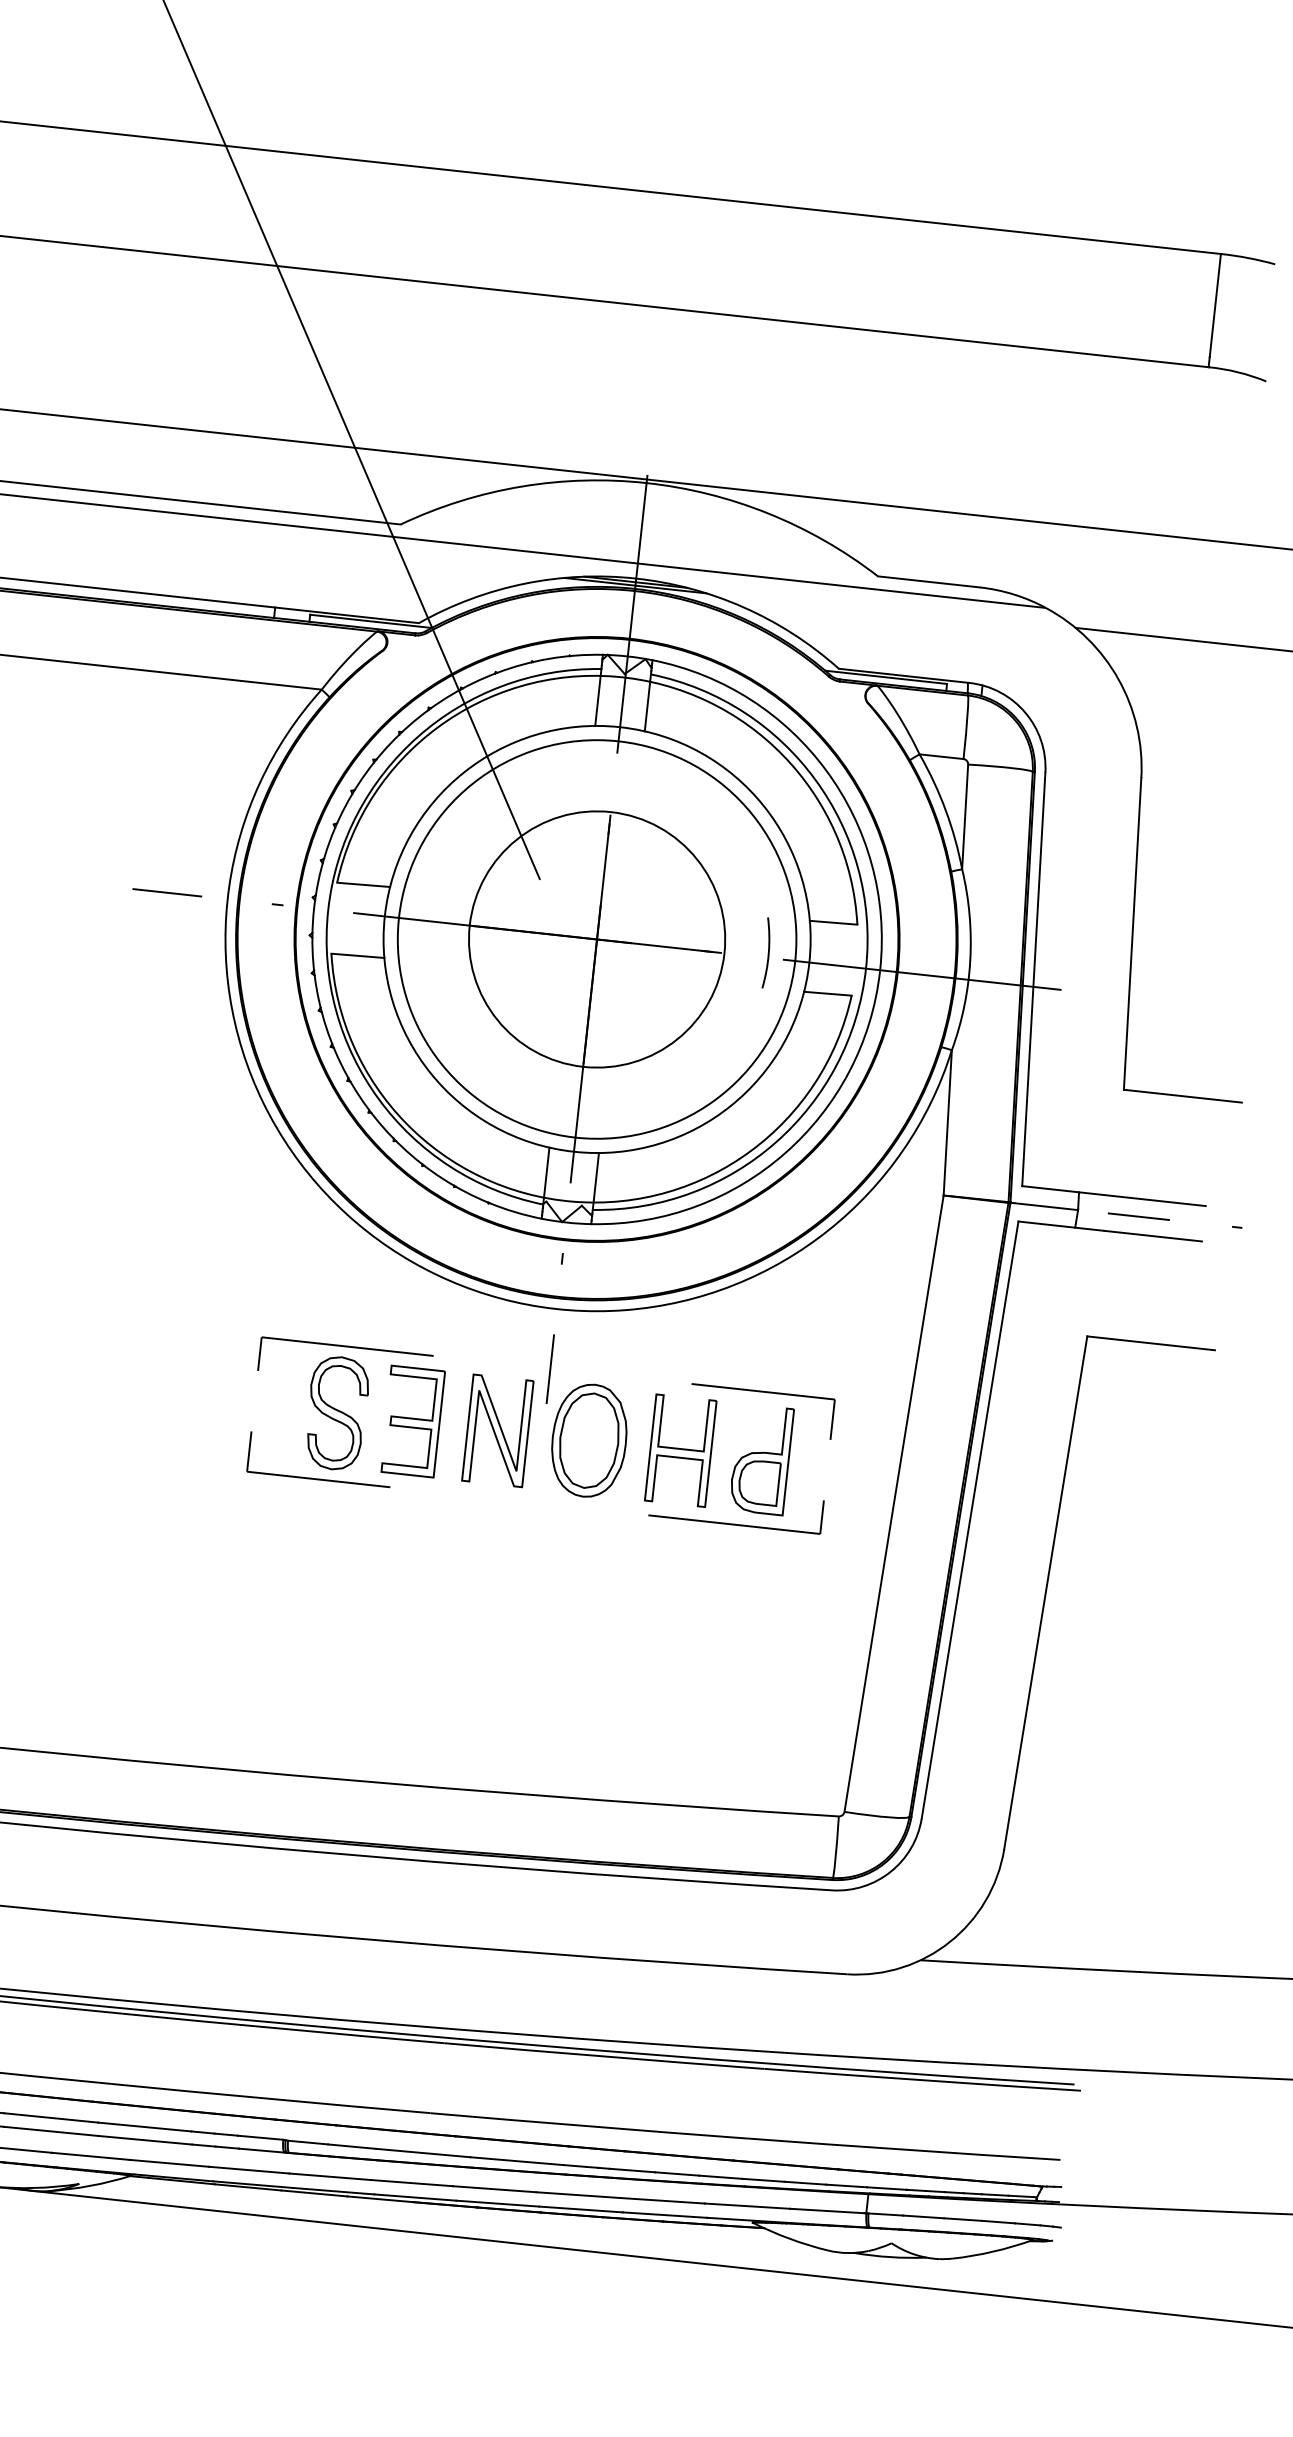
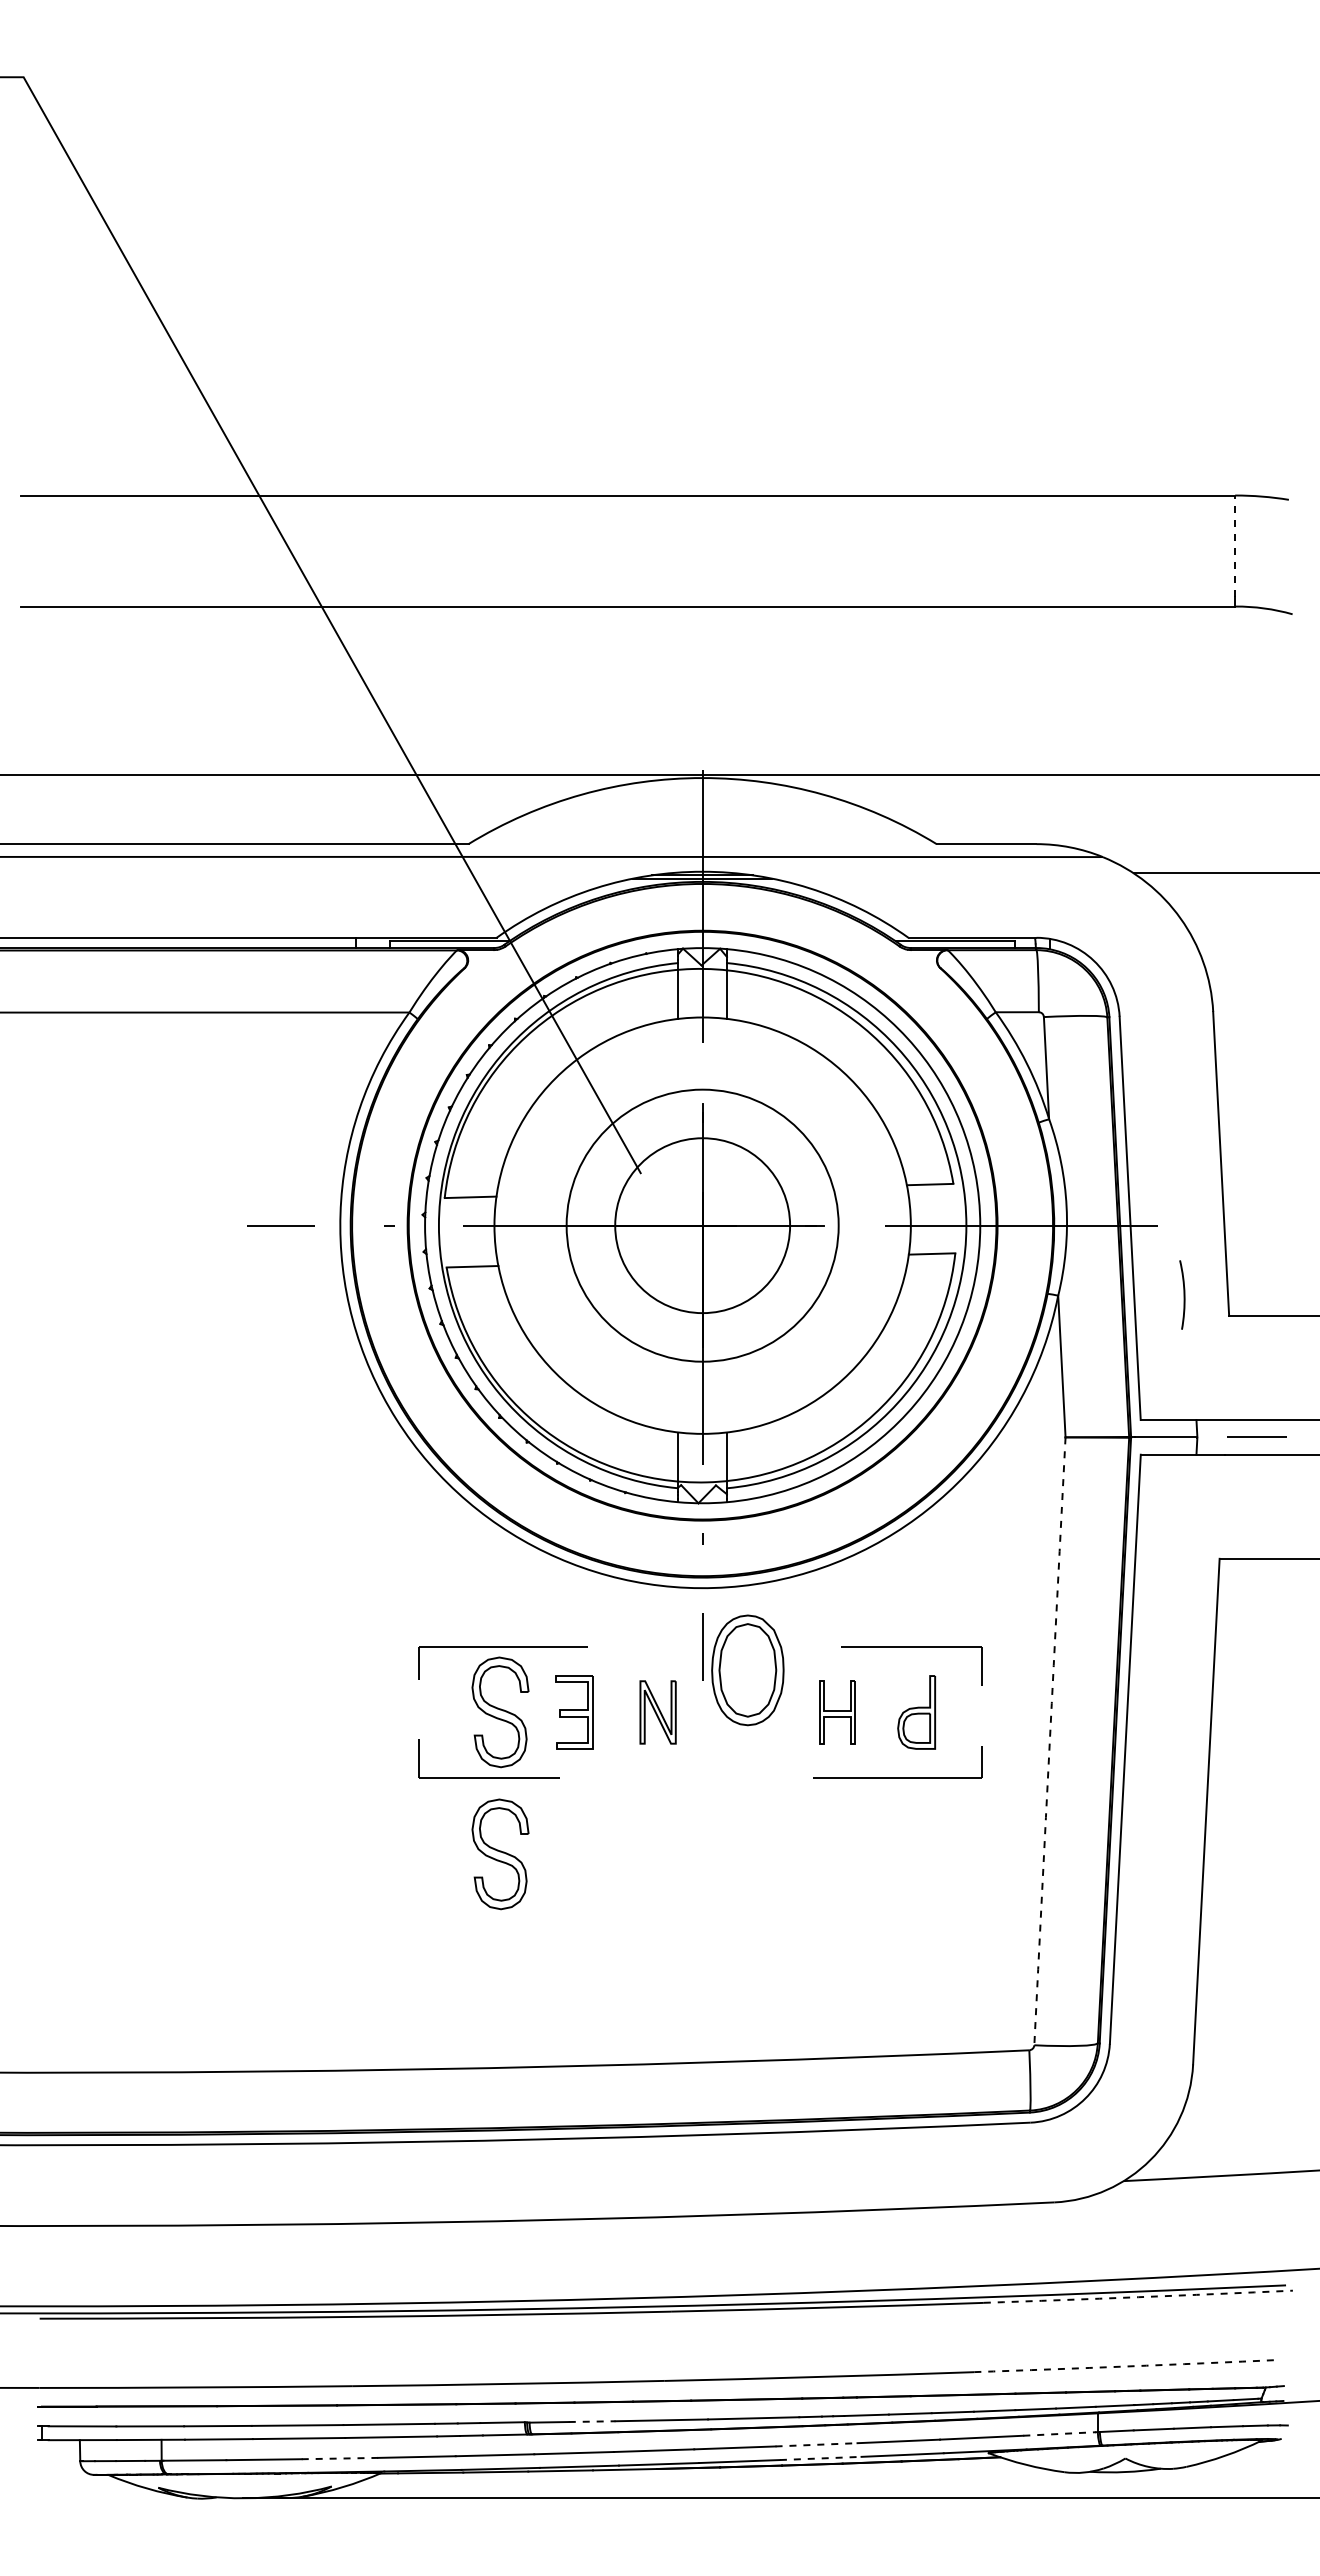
line: (1215, 305) -> (1235, 546), solid -> dashed
circle: (596, 939) -> (702, 1225), size x0.7
circle: (596, 939) -> (702, 1225), size x0.7
arc: (767, 952) -> (1183, 1294), moved
part: (412, 1421) -> (574, 1712), size x0.7
part: (497, 1430) -> (657, 1712), size x0.6
part: (588, 1440) -> (747, 1670), moved
part: (680, 1450) -> (837, 1712), size x0.6
part: (761, 1459) -> (916, 1712), size x0.7
arc: (893, 1503) -> (1049, 1741), solid -> dashed
part: (321, 1558) -> (500, 1854), added
arc: (922, 2080) -> (1138, 2297), solid -> dashed
line: (352, 2146) -> (592, 2421), solid -> dashed
arc: (903, 2149) -> (1127, 2366), solid -> dashed
line: (91, 2156) -> (340, 2458), solid -> dashed
line: (579, 2194) -> (817, 2444), solid -> dashed
line: (580, 2209) -> (820, 2458), solid -> dashed
line: (828, 2210) -> (1060, 2433), solid -> dashed

